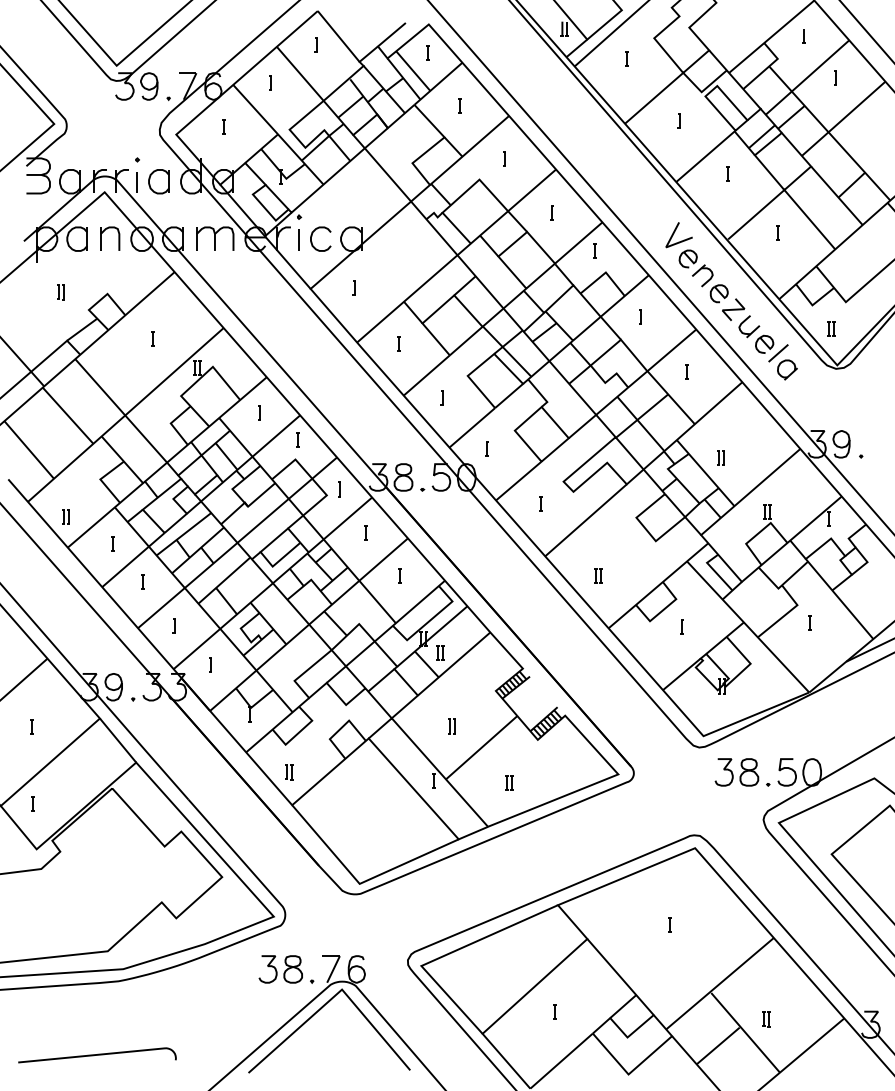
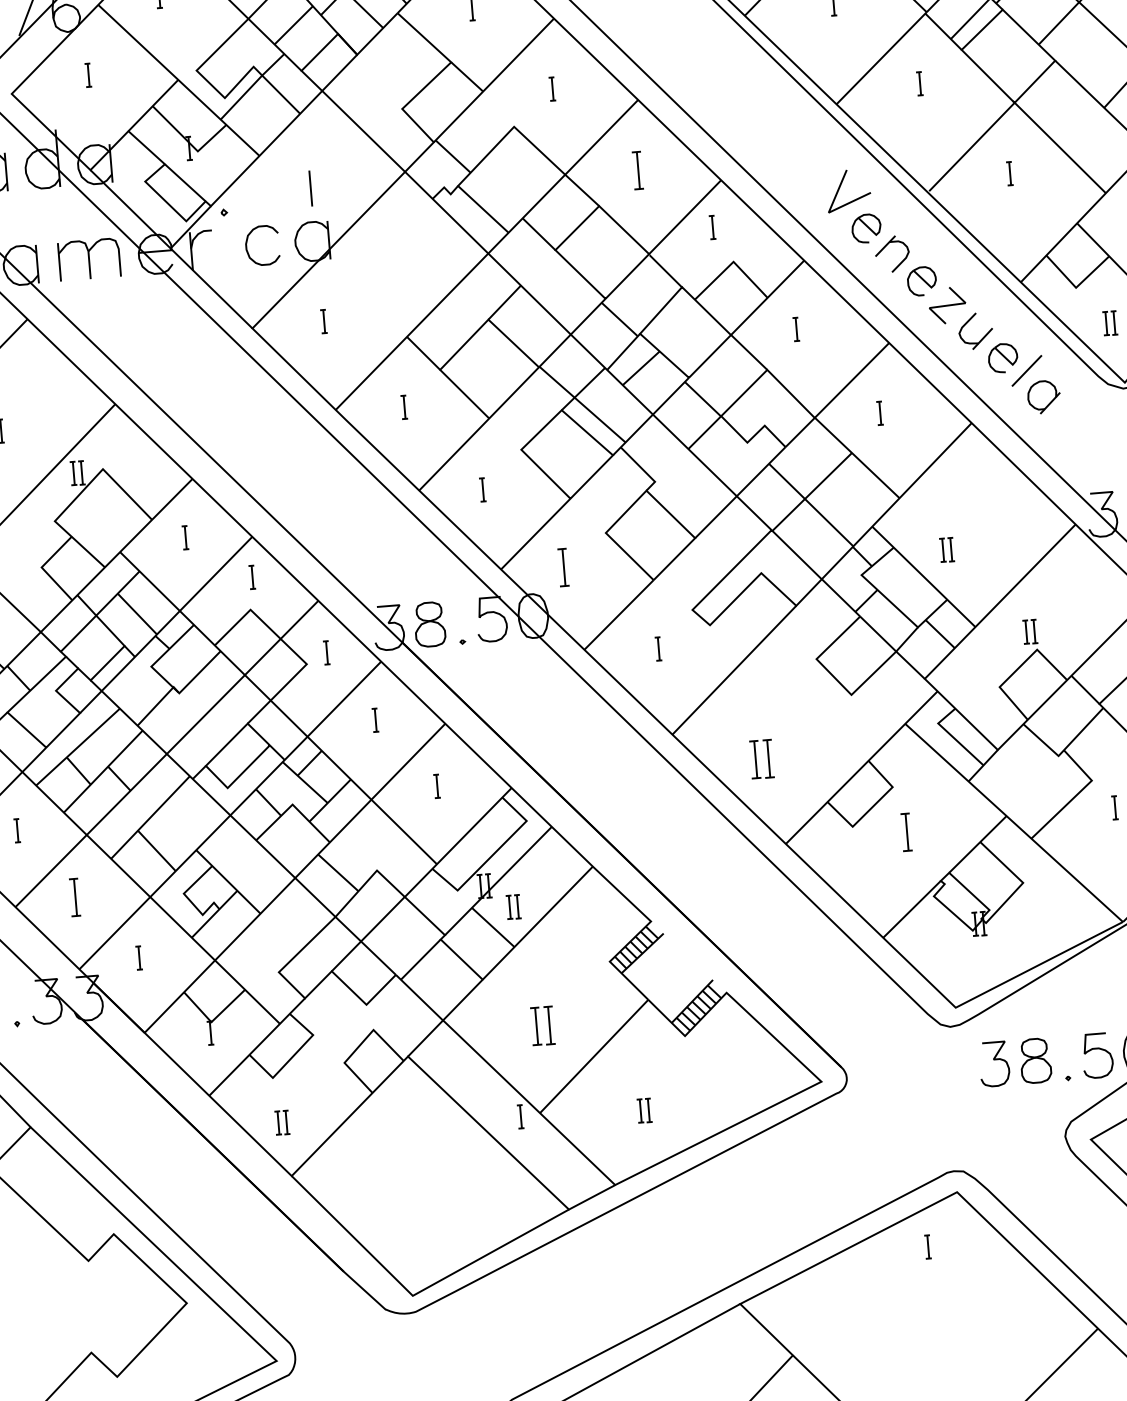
part: (551, 212) -> (636, 170), size x1.6
line: (298, 239) -> (309, 187), moved
part: (486, 448) -> (561, 565), size x1.6
part: (598, 575) -> (762, 758), size x1.6
part: (173, 625) -> (73, 897), size x1.6
part: (681, 626) -> (904, 831), size x1.6
part: (451, 726) -> (541, 1025), size x1.6
line: (669, 924) -> (927, 1246), moved

